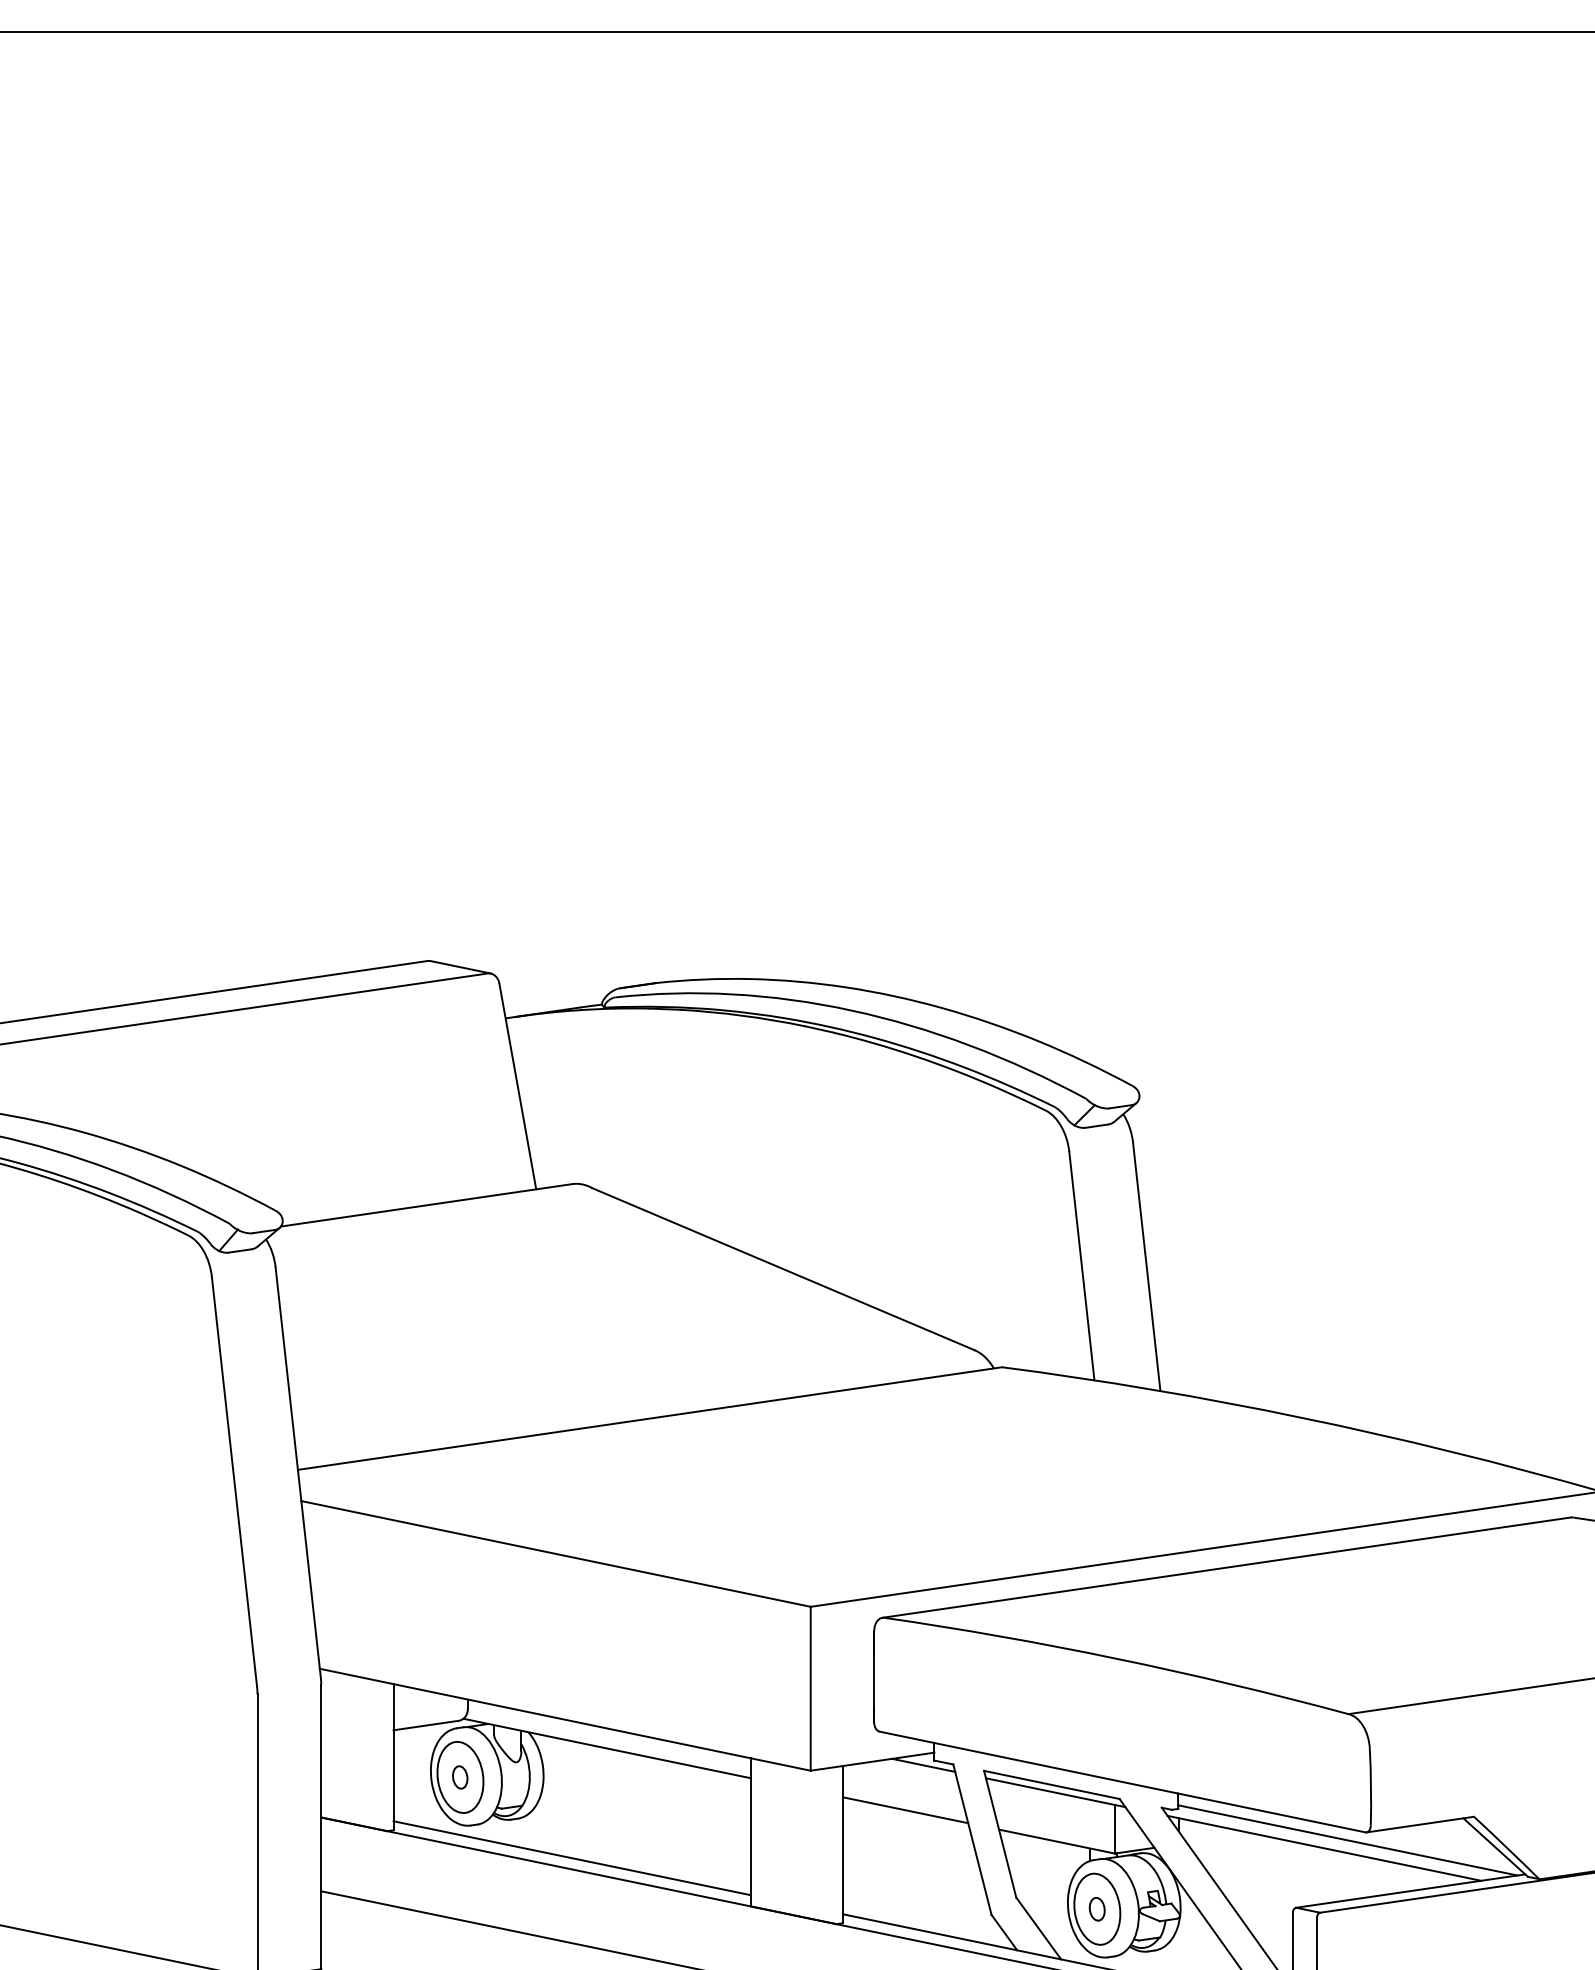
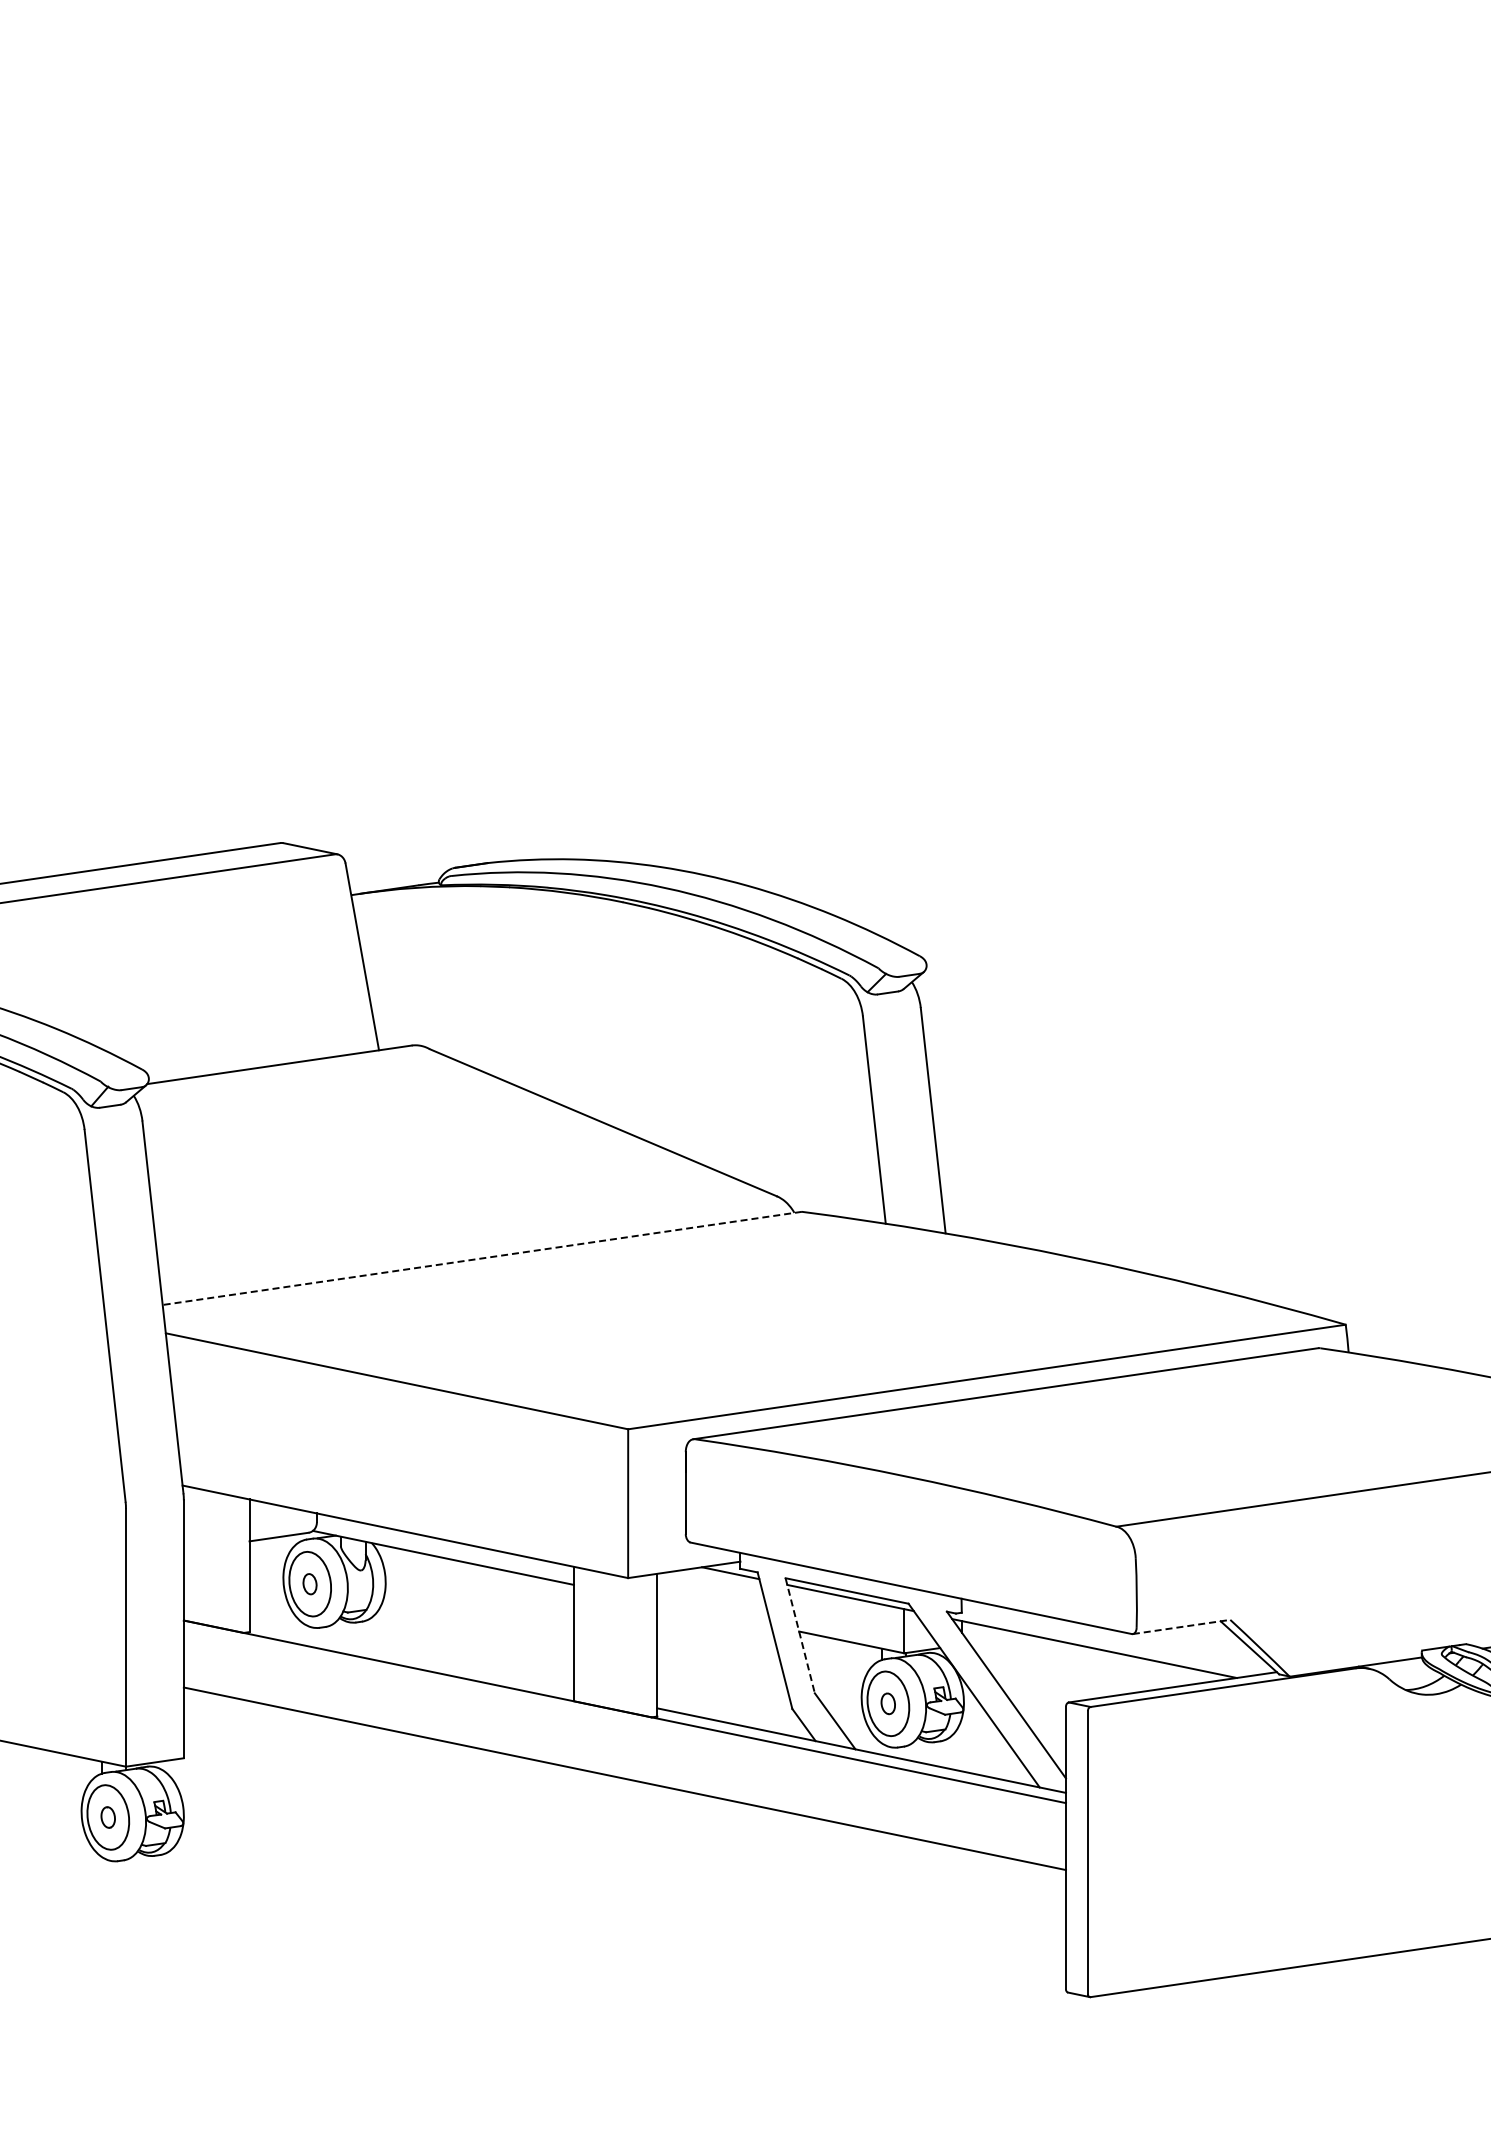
line: (650, 1418) -> (482, 1258), solid -> dashed
line: (905, 1809) -> (714, 1613), removed
line: (1421, 1824) -> (1182, 1626), solid -> dashed
line: (1000, 1835) -> (800, 1636), solid -> dashed
line: (1347, 1840) -> (1115, 1641), removed
line: (572, 1858) -> (411, 1657), removed

